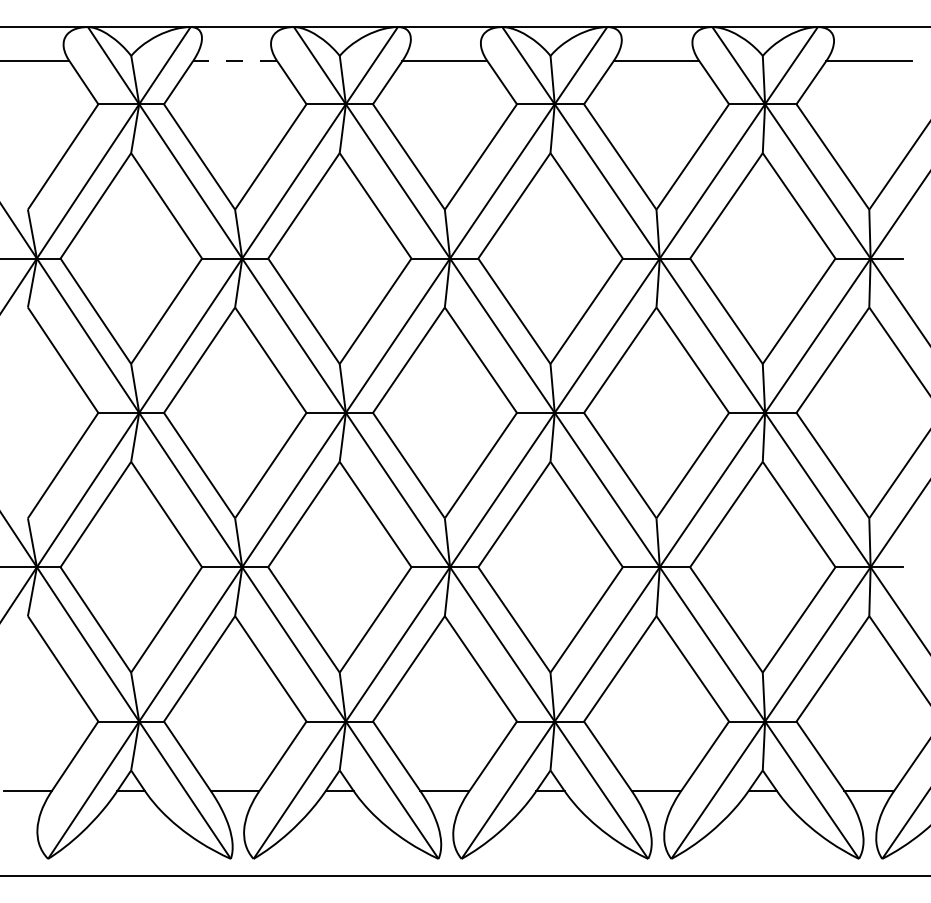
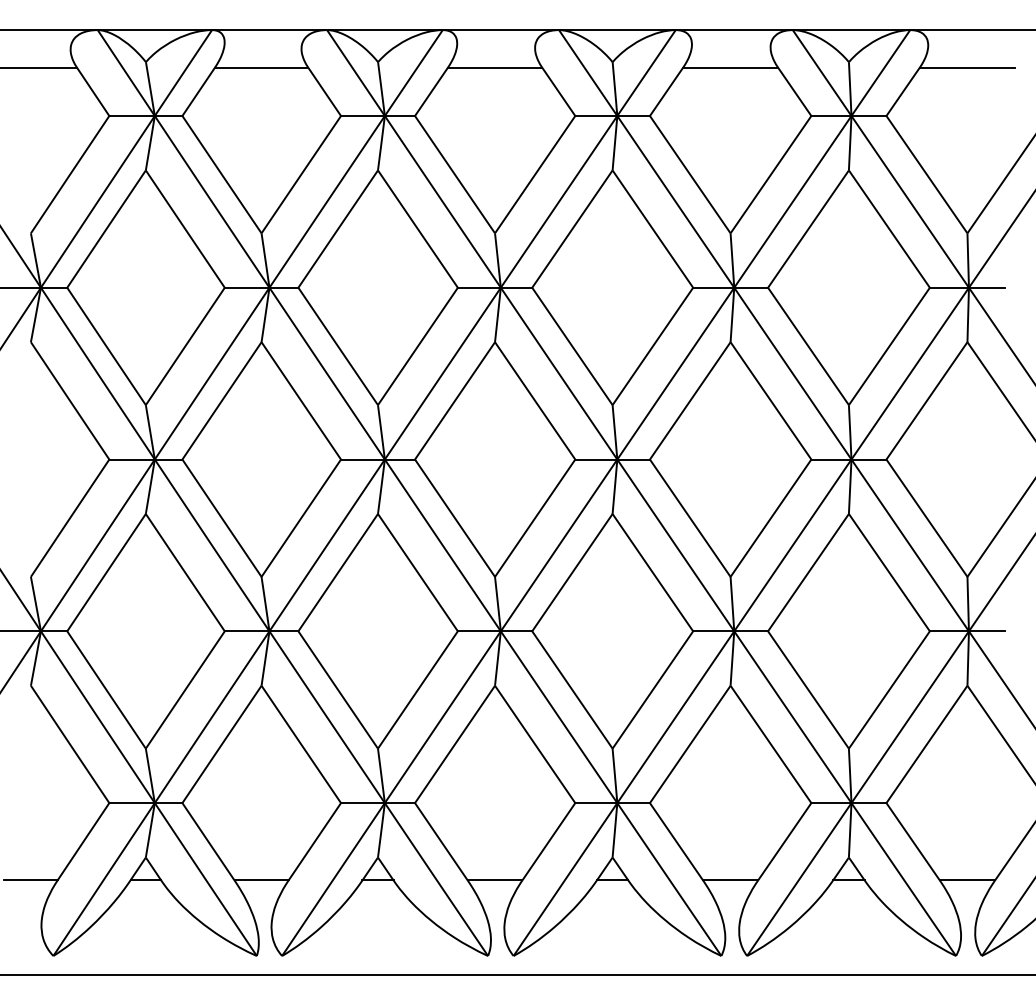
line: (234, 61) -> (260, 68), dashed -> solid

